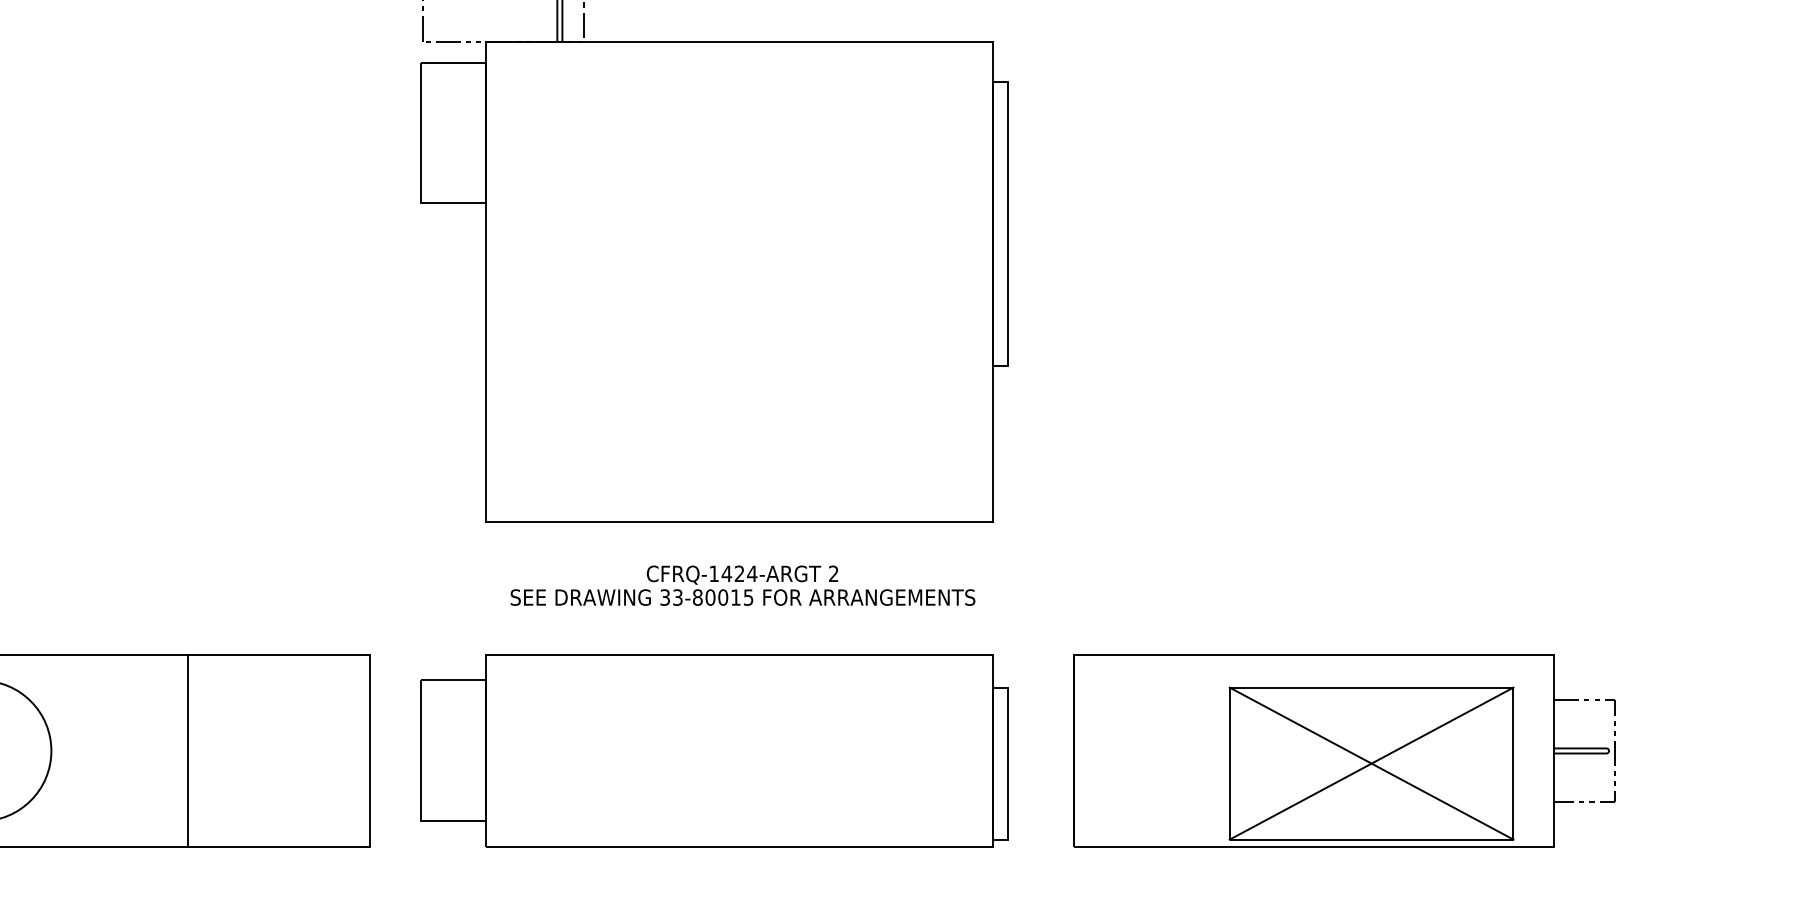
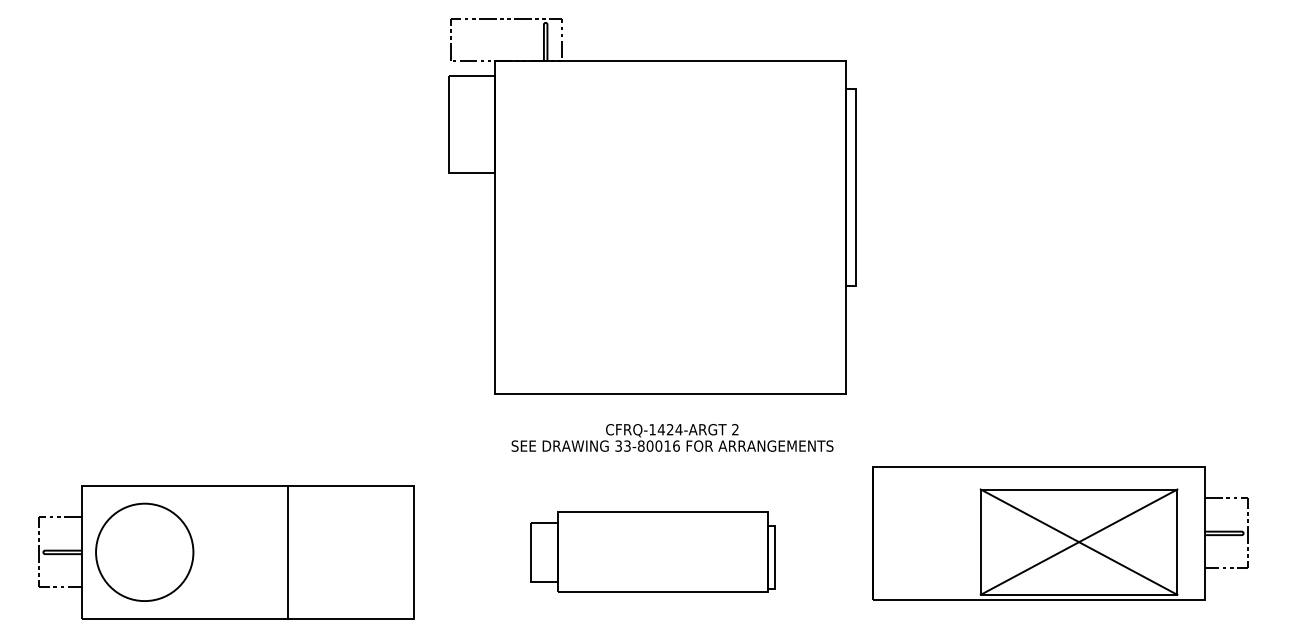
text: (748, 596) -> (676, 445), 33-80015 -> 33-80016
part: (714, 751) -> (652, 552), size x0.6
part: (1344, 751) -> (1060, 533), moved

